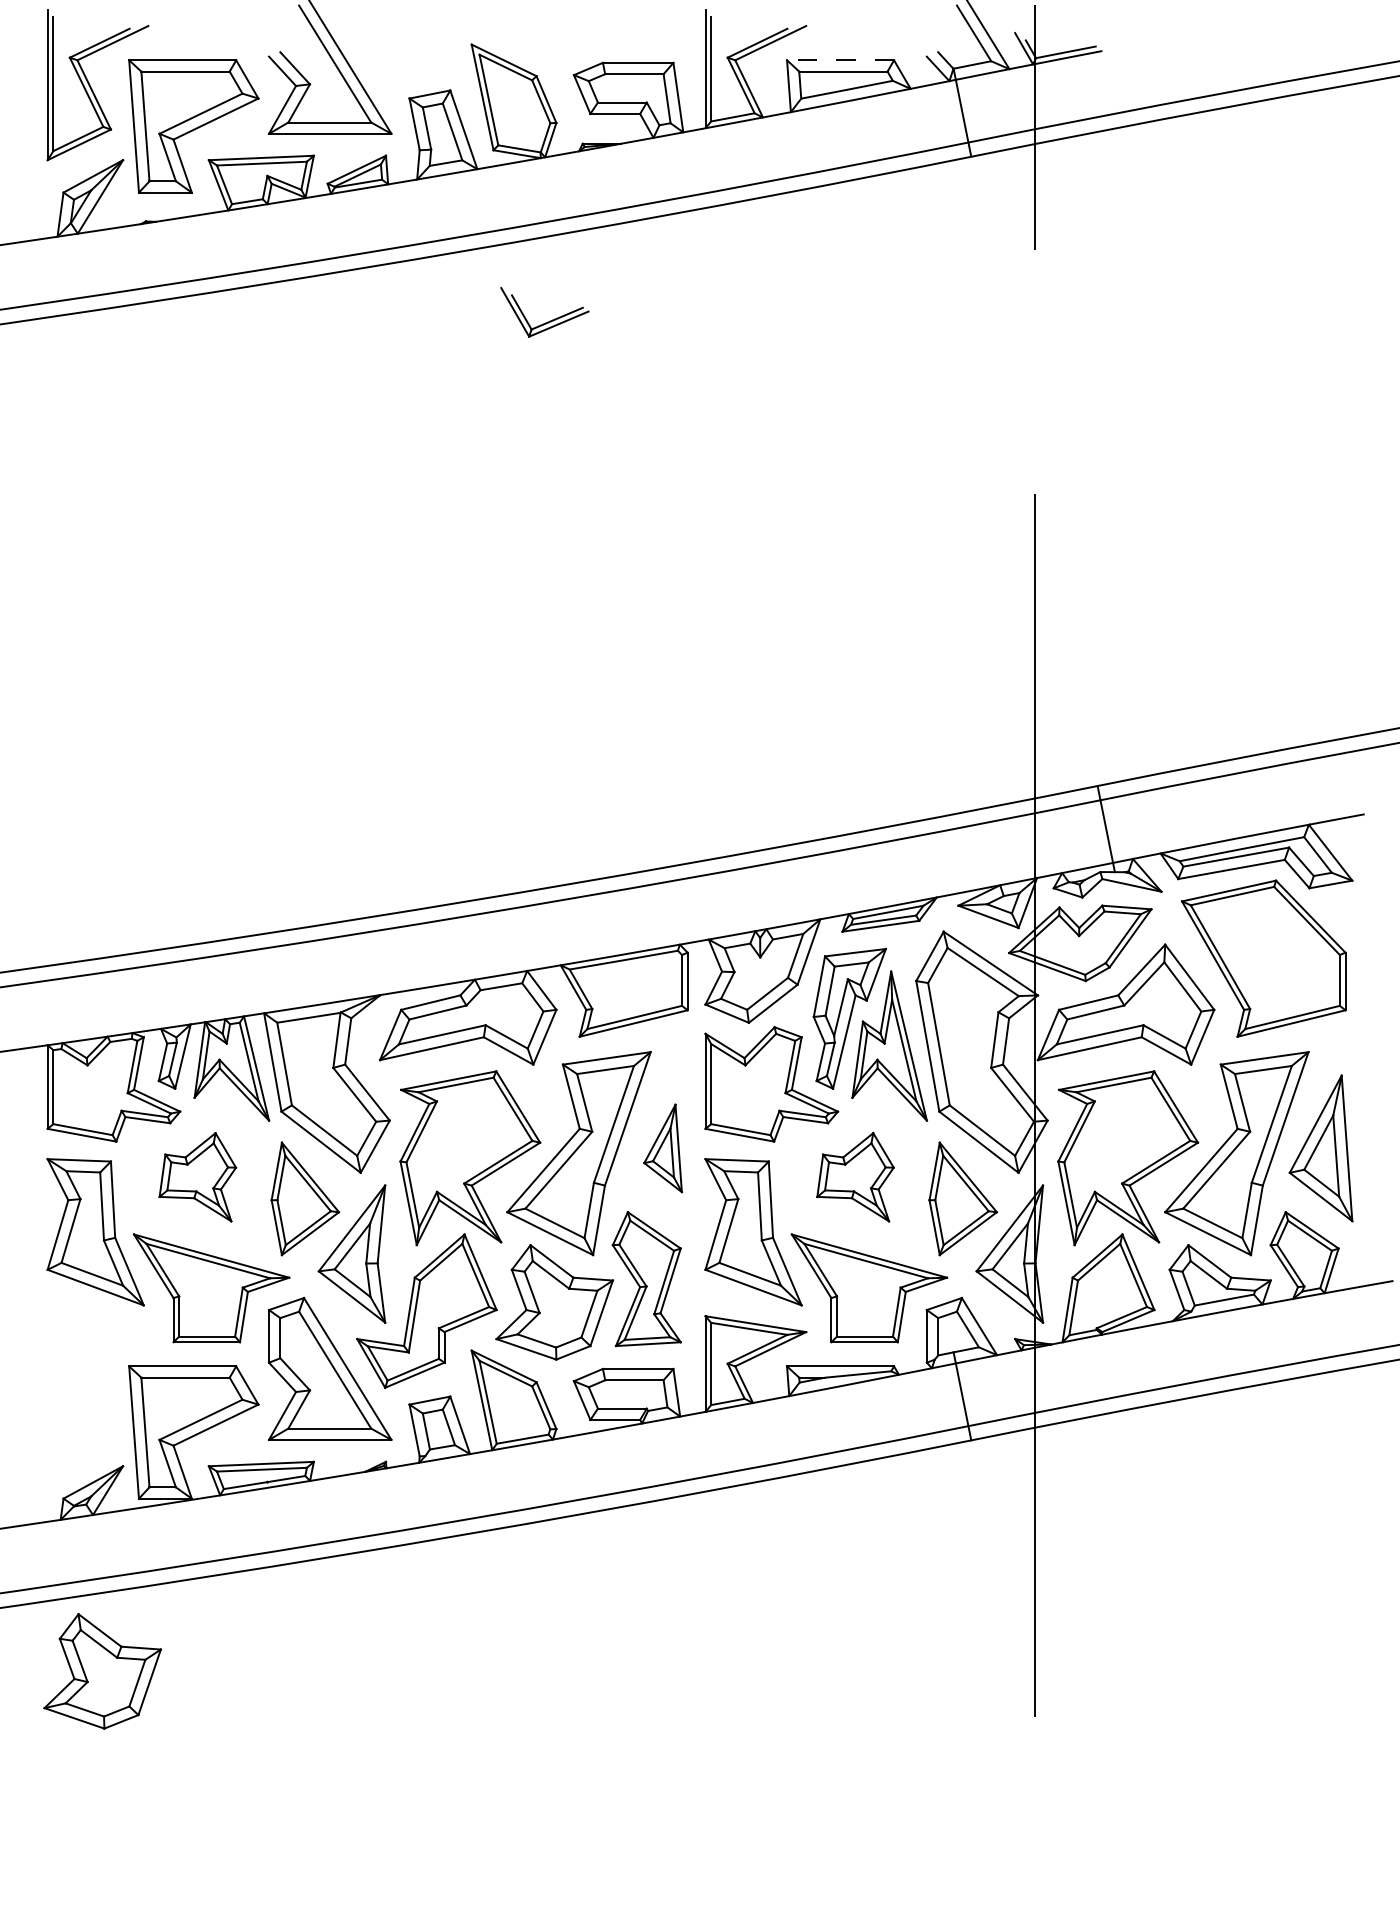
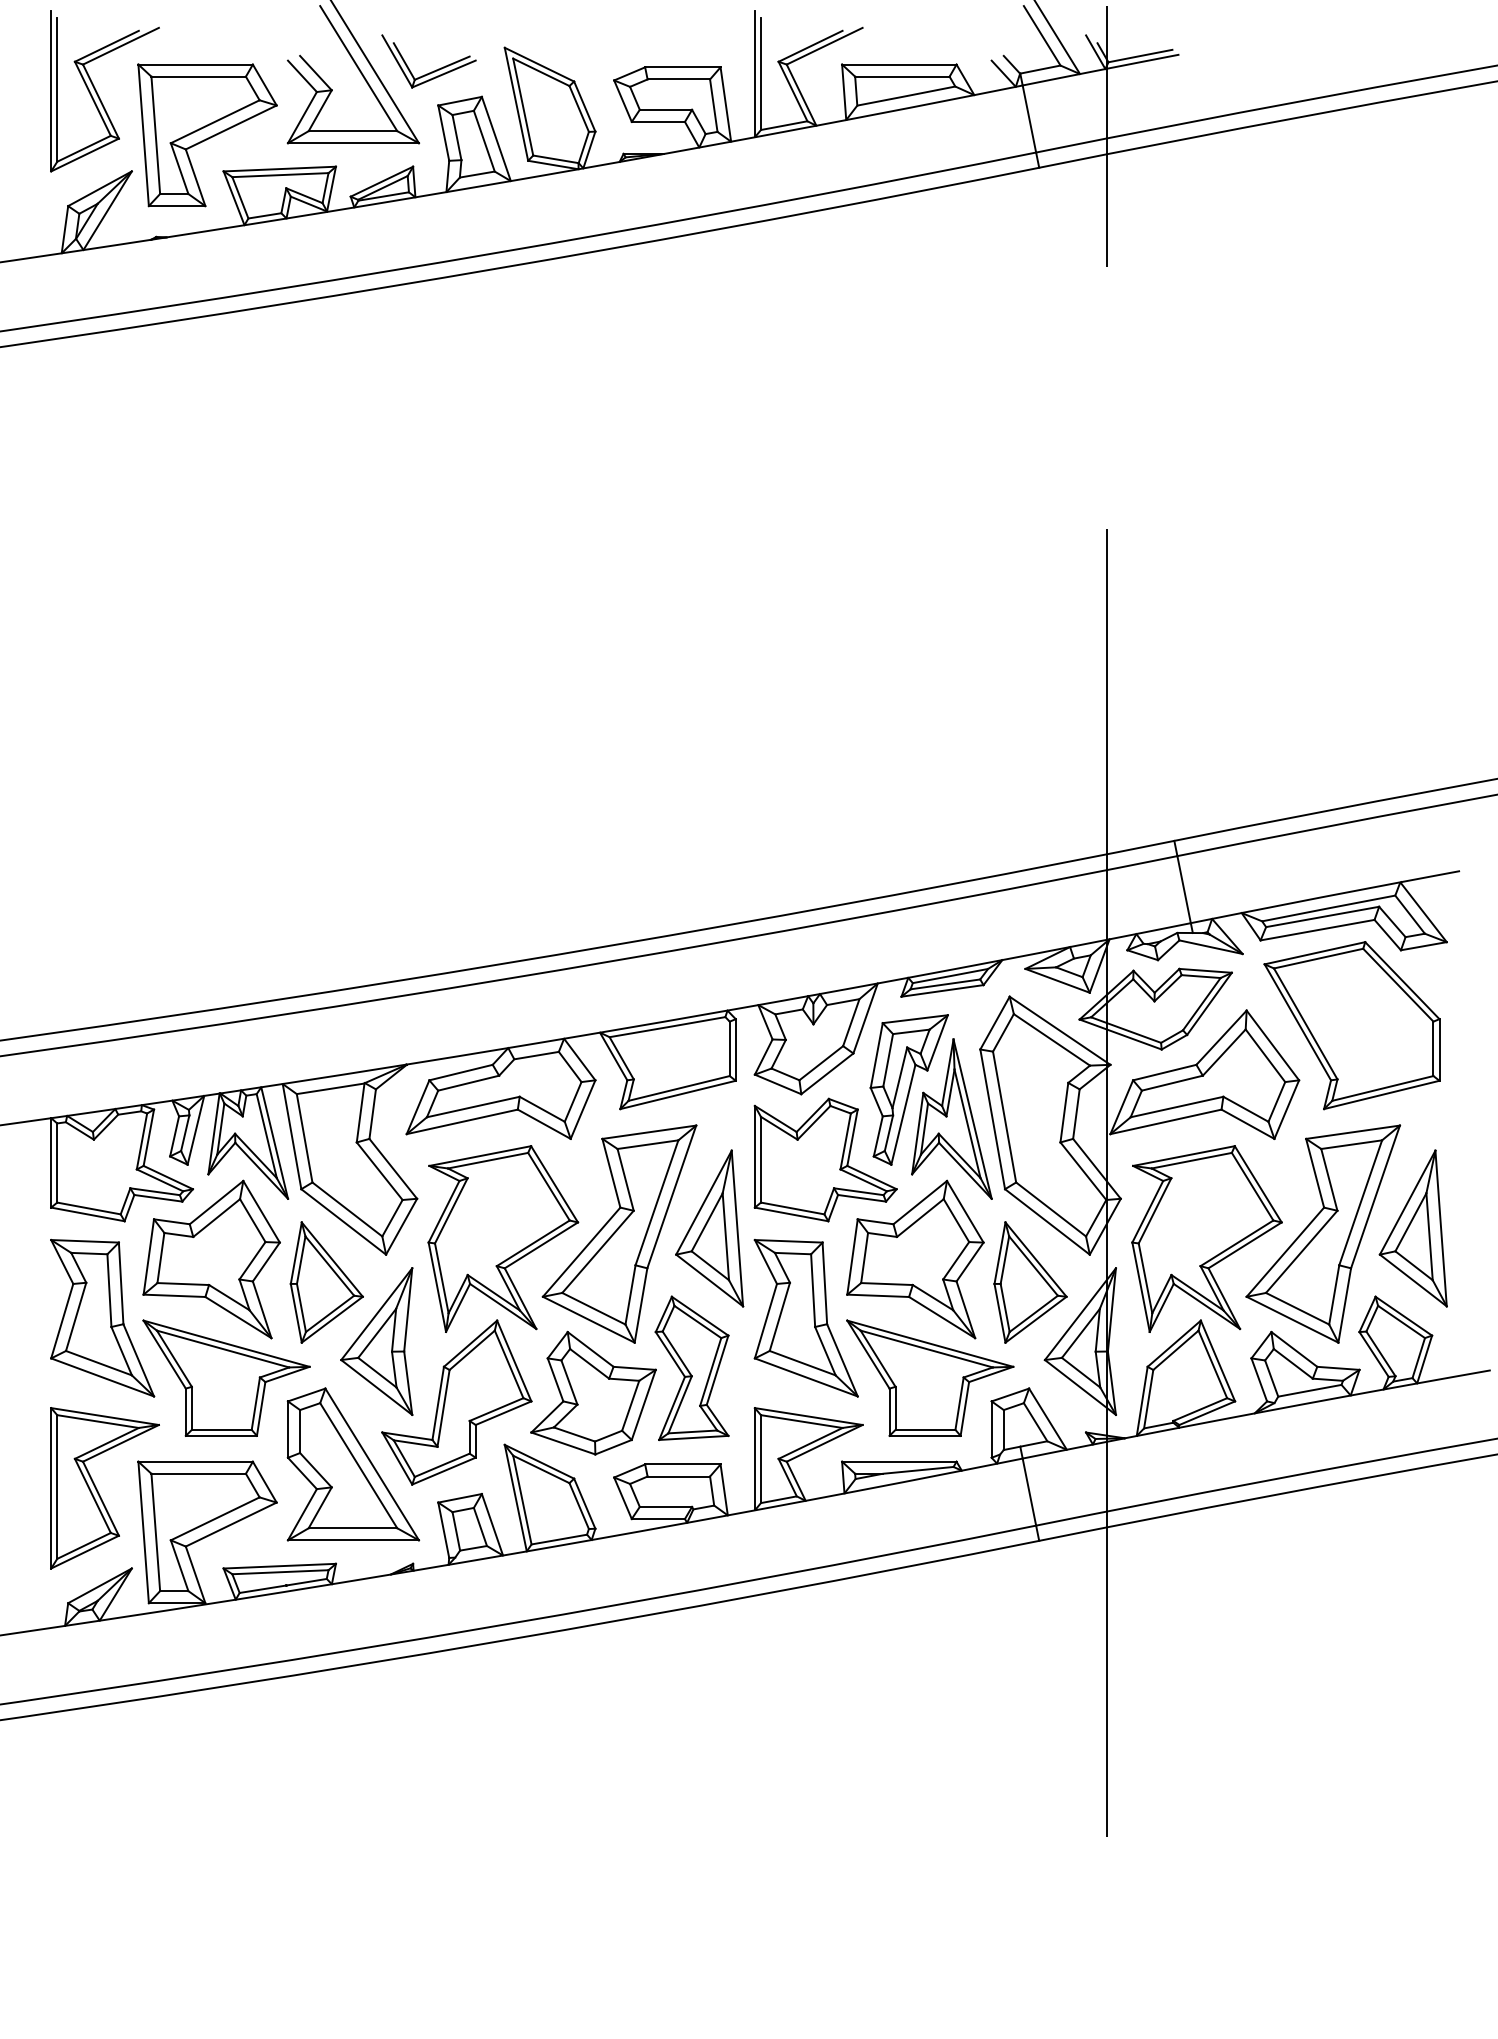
line: (840, 60) -> (899, 64), dashed -> solid
part: (547, 321) -> (431, 71), moved
part: (662, 1148) -> (708, 1228), size x1.67
part: (197, 1176) -> (211, 1258), size x1.67
part: (855, 1176) -> (915, 1258), size x1.67
part: (97, 1391) -> (104, 1488), added
part: (102, 1671) -> (109, 1788), removed

